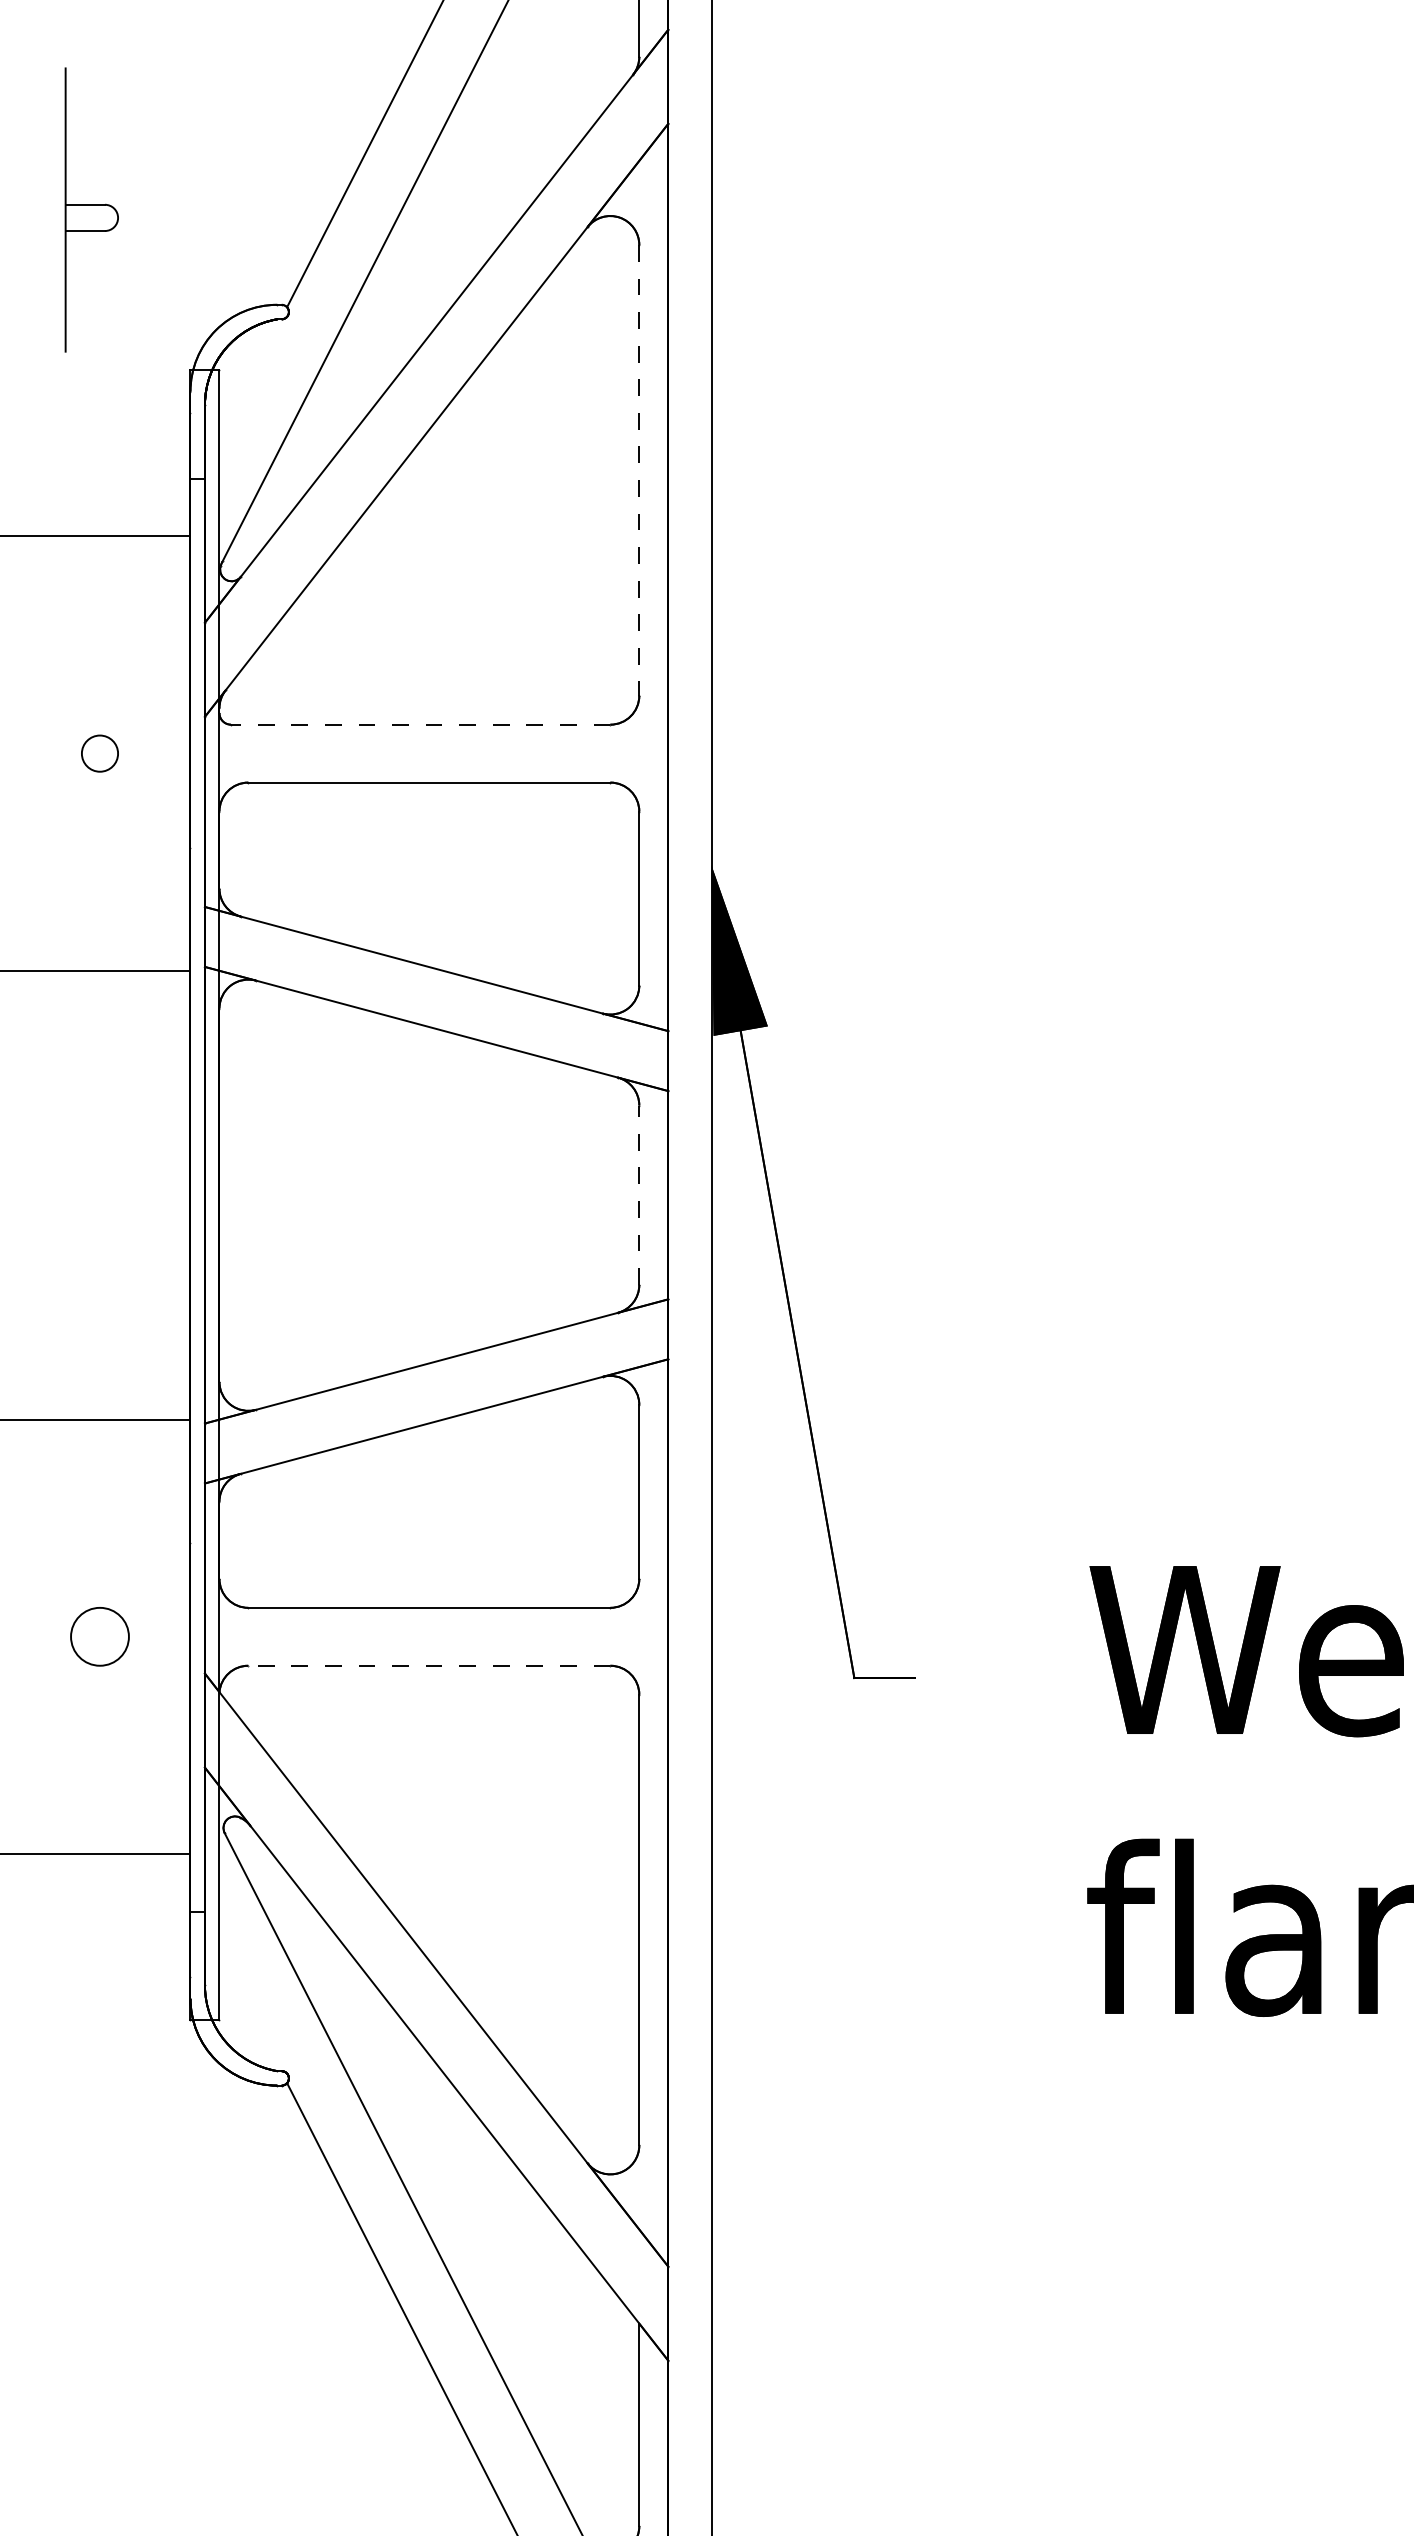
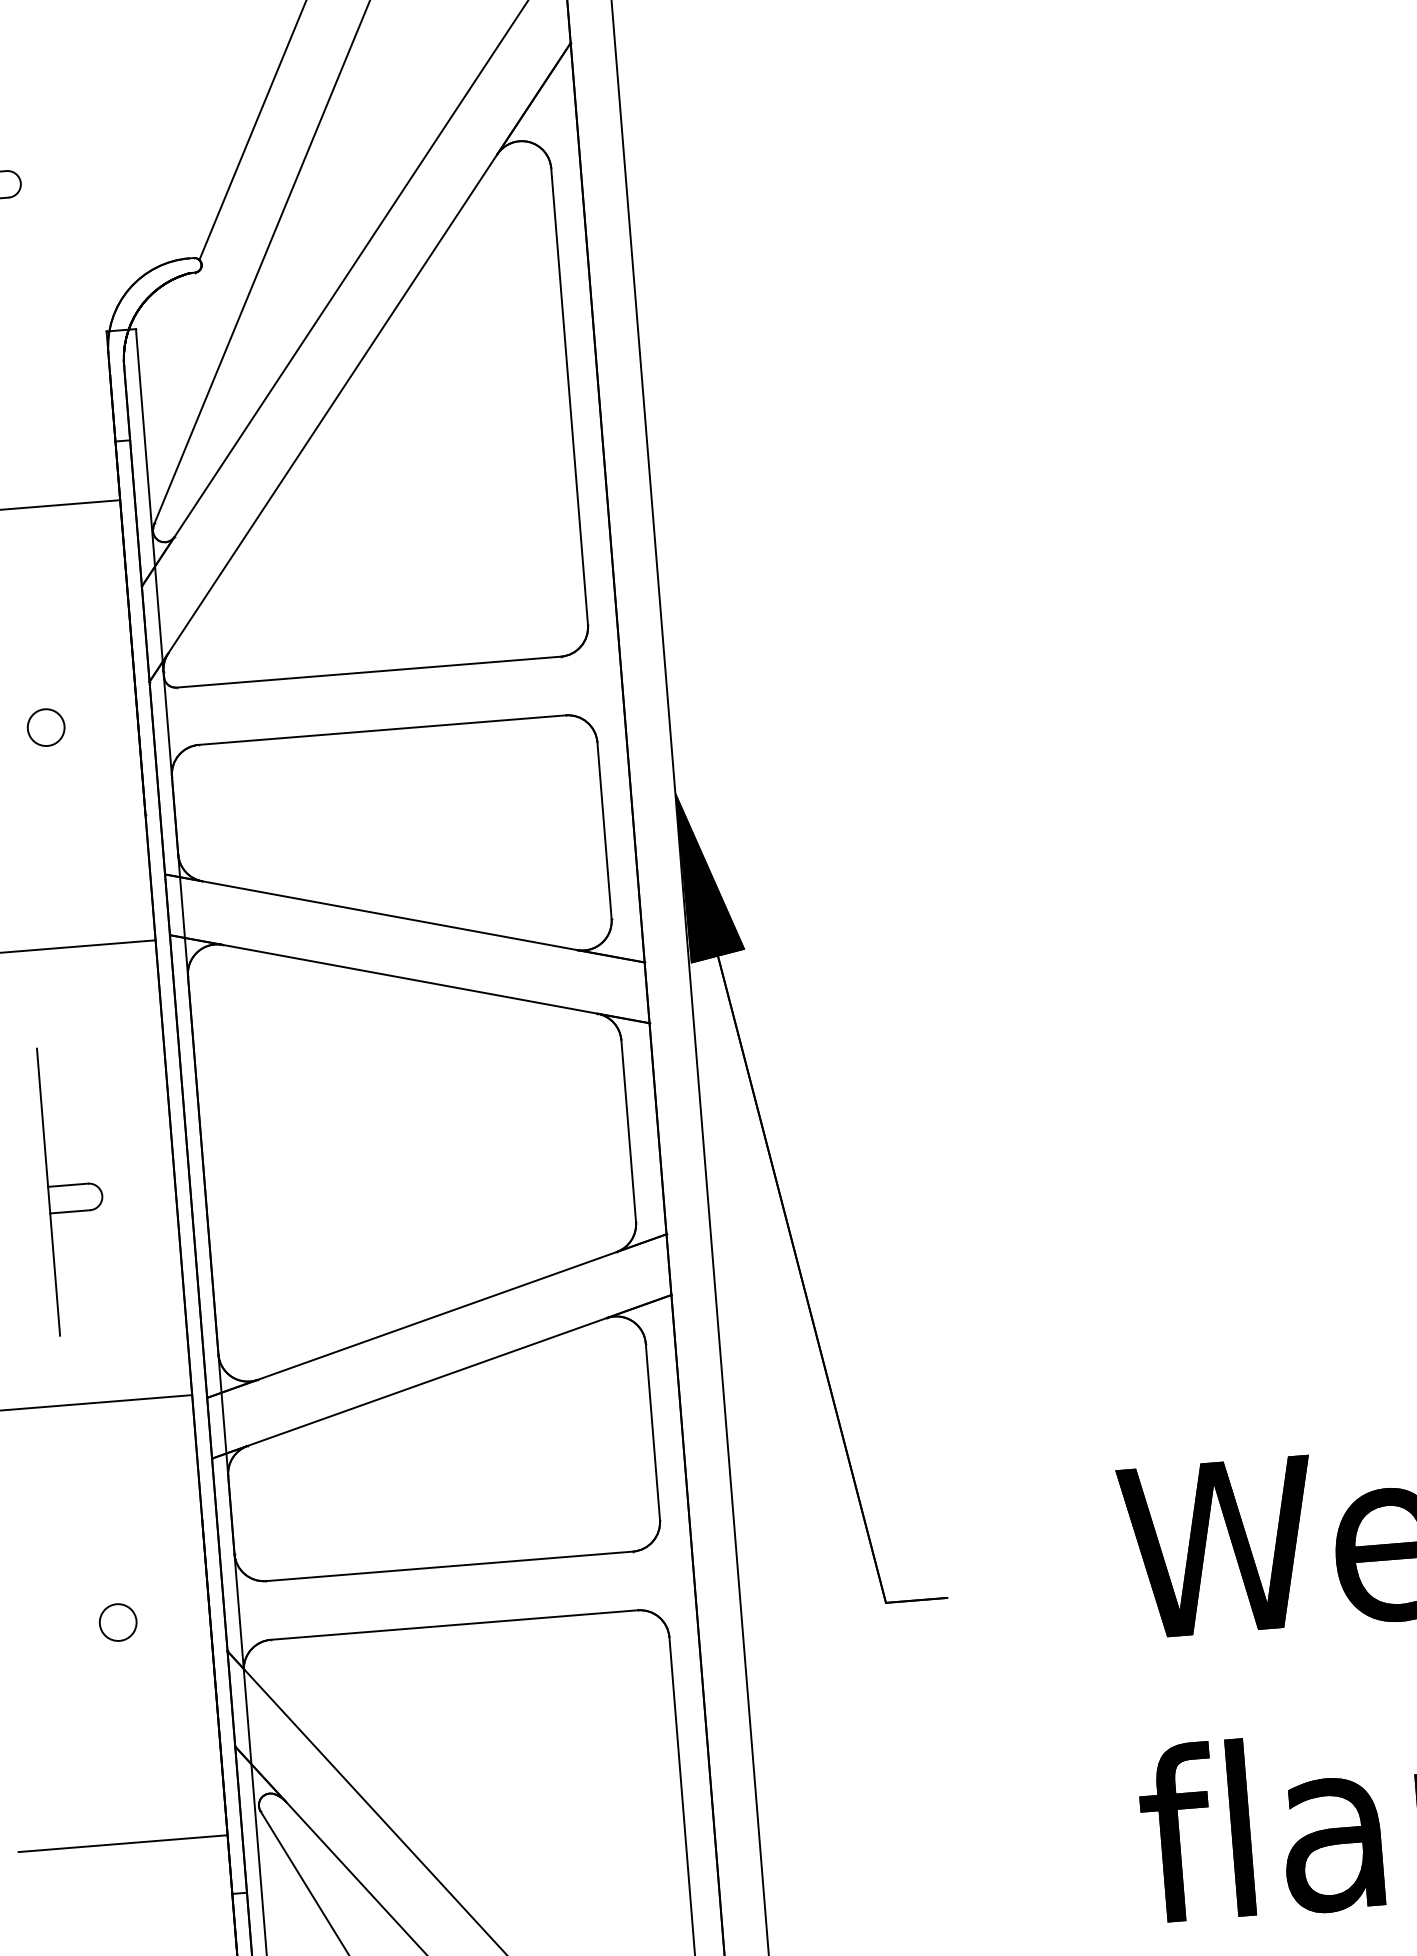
line: (639, 470) -> (569, 396), dashed -> solid
line: (420, 724) -> (368, 671), dashed -> solid
line: (639, 1195) -> (628, 1131), dashed -> solid
part: (91, 1208) -> (74, 1189), added
circle: (99, 1636) -> (117, 1622), size x0.62
line: (428, 1665) -> (453, 1624), dashed -> solid

